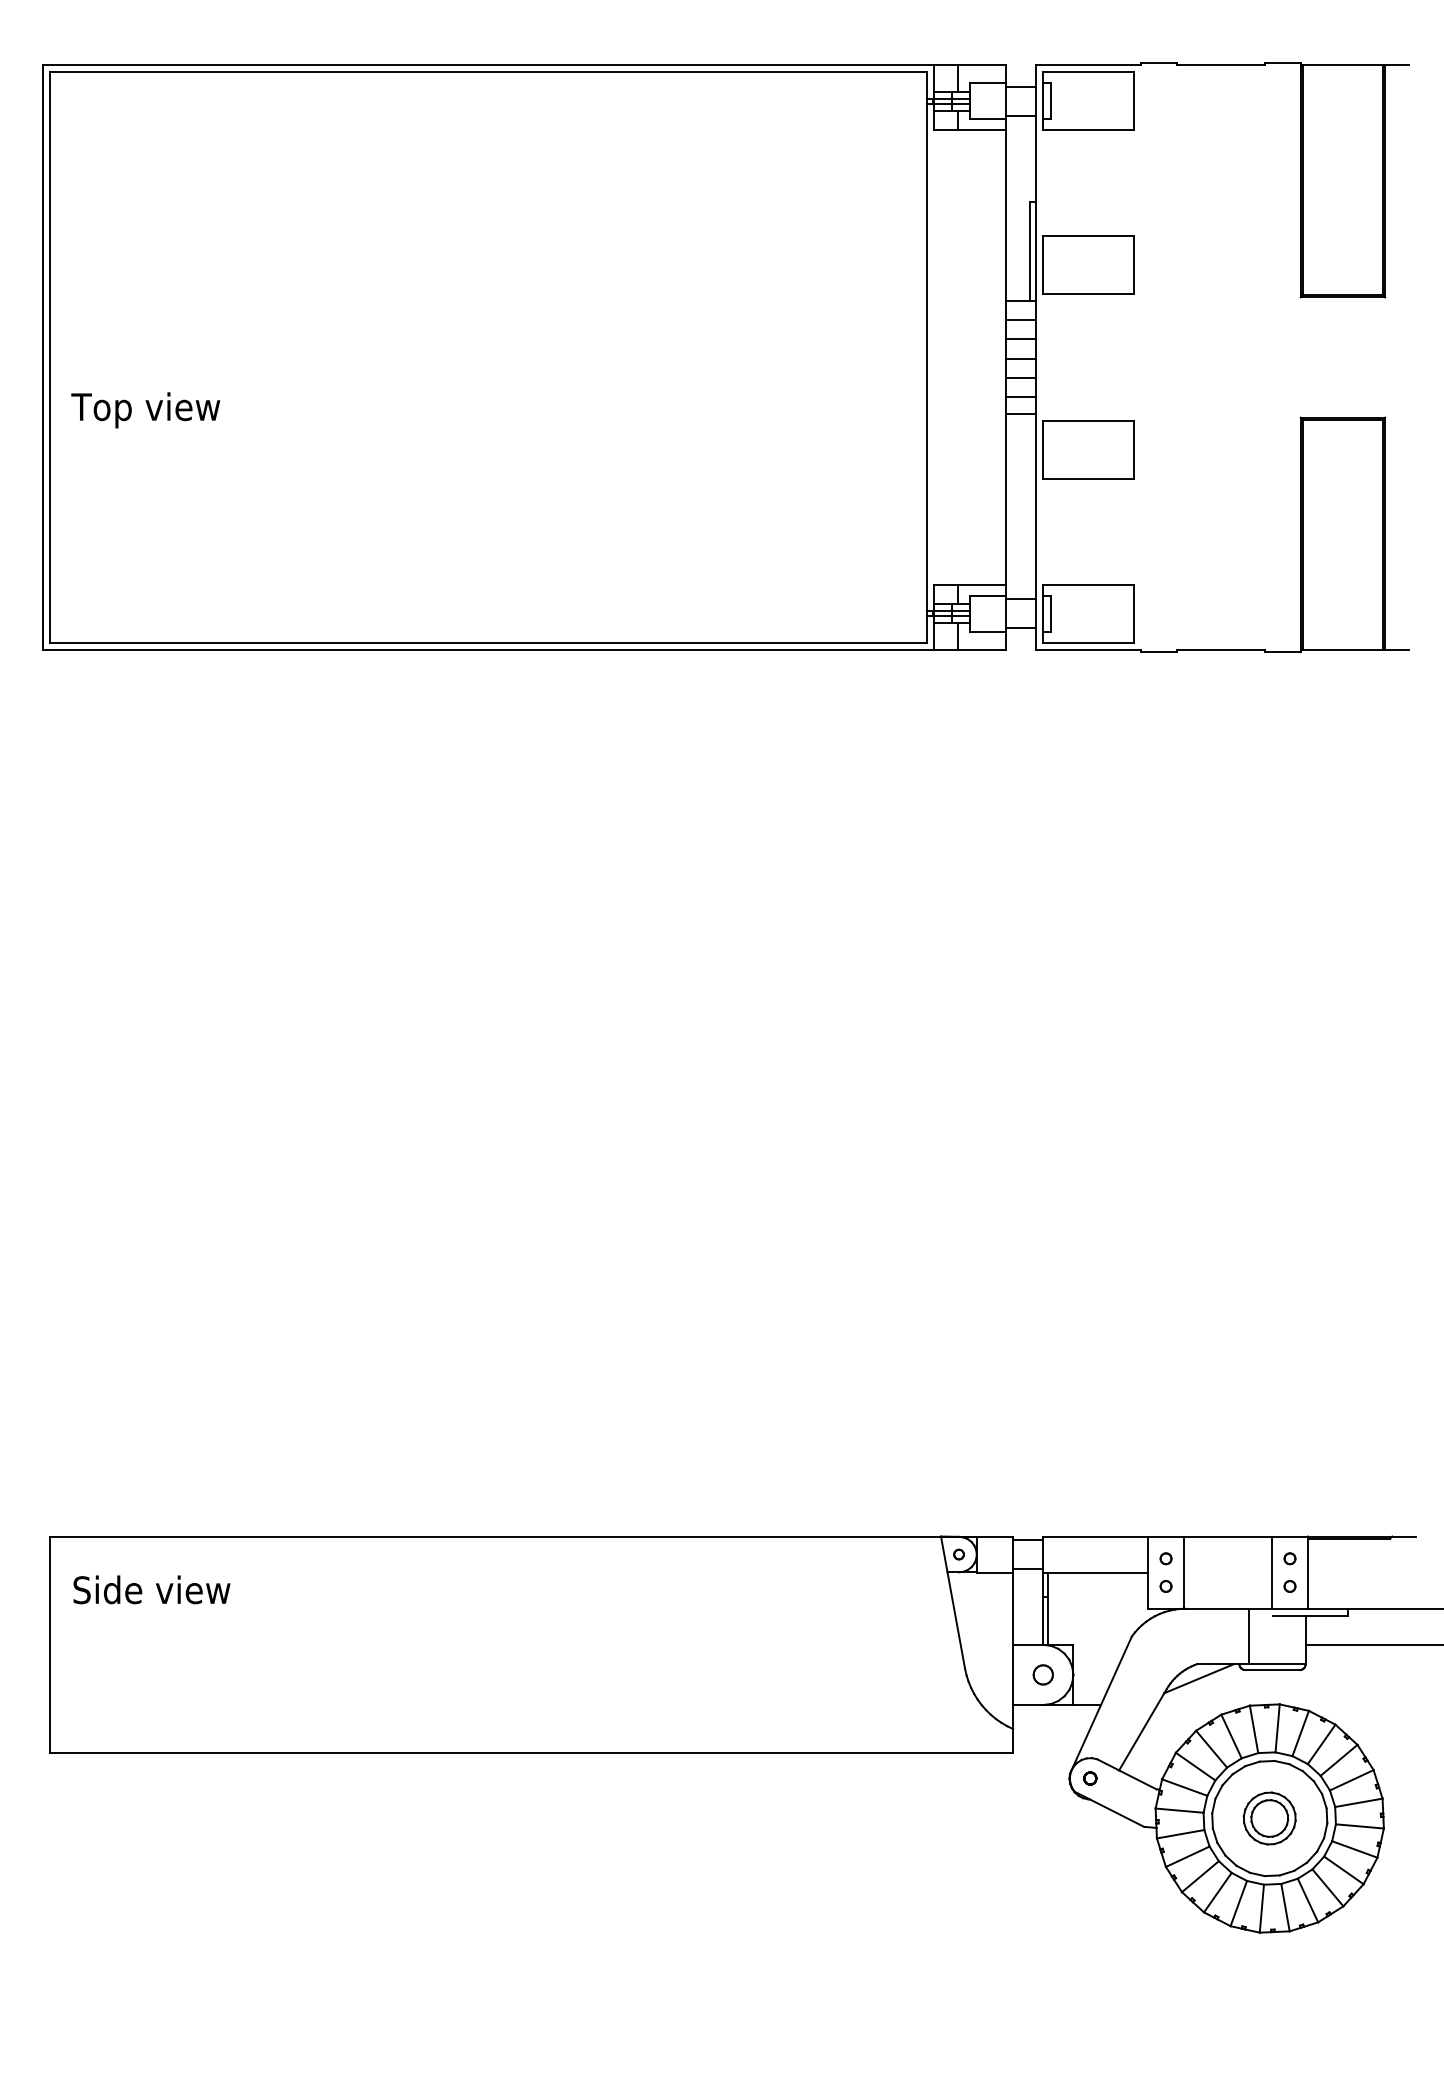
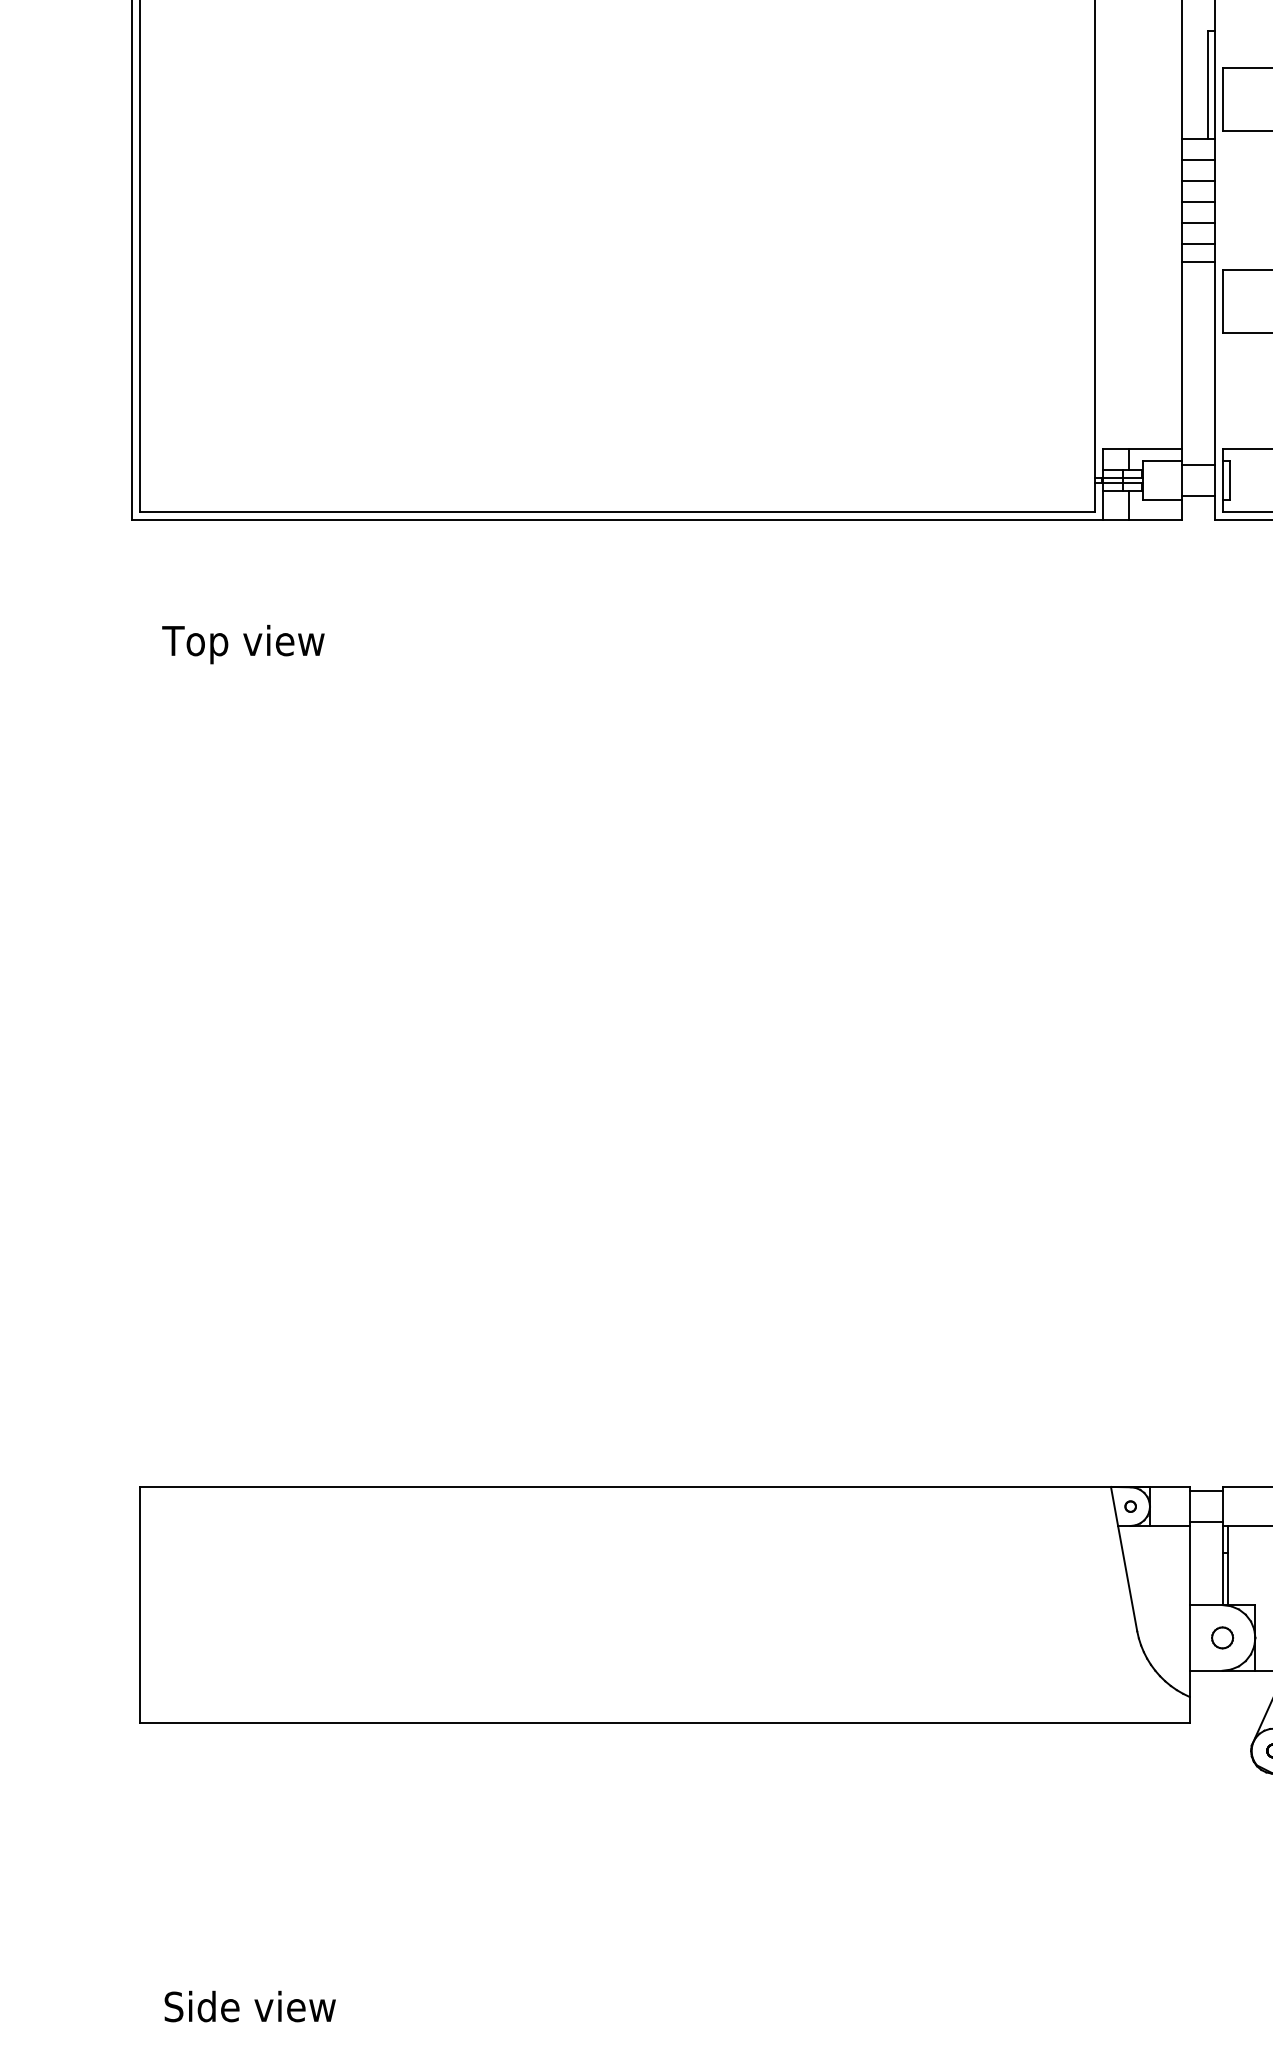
text: (145, 410) -> (243, 644), moved
text: (151, 1589) -> (249, 2006), moved

